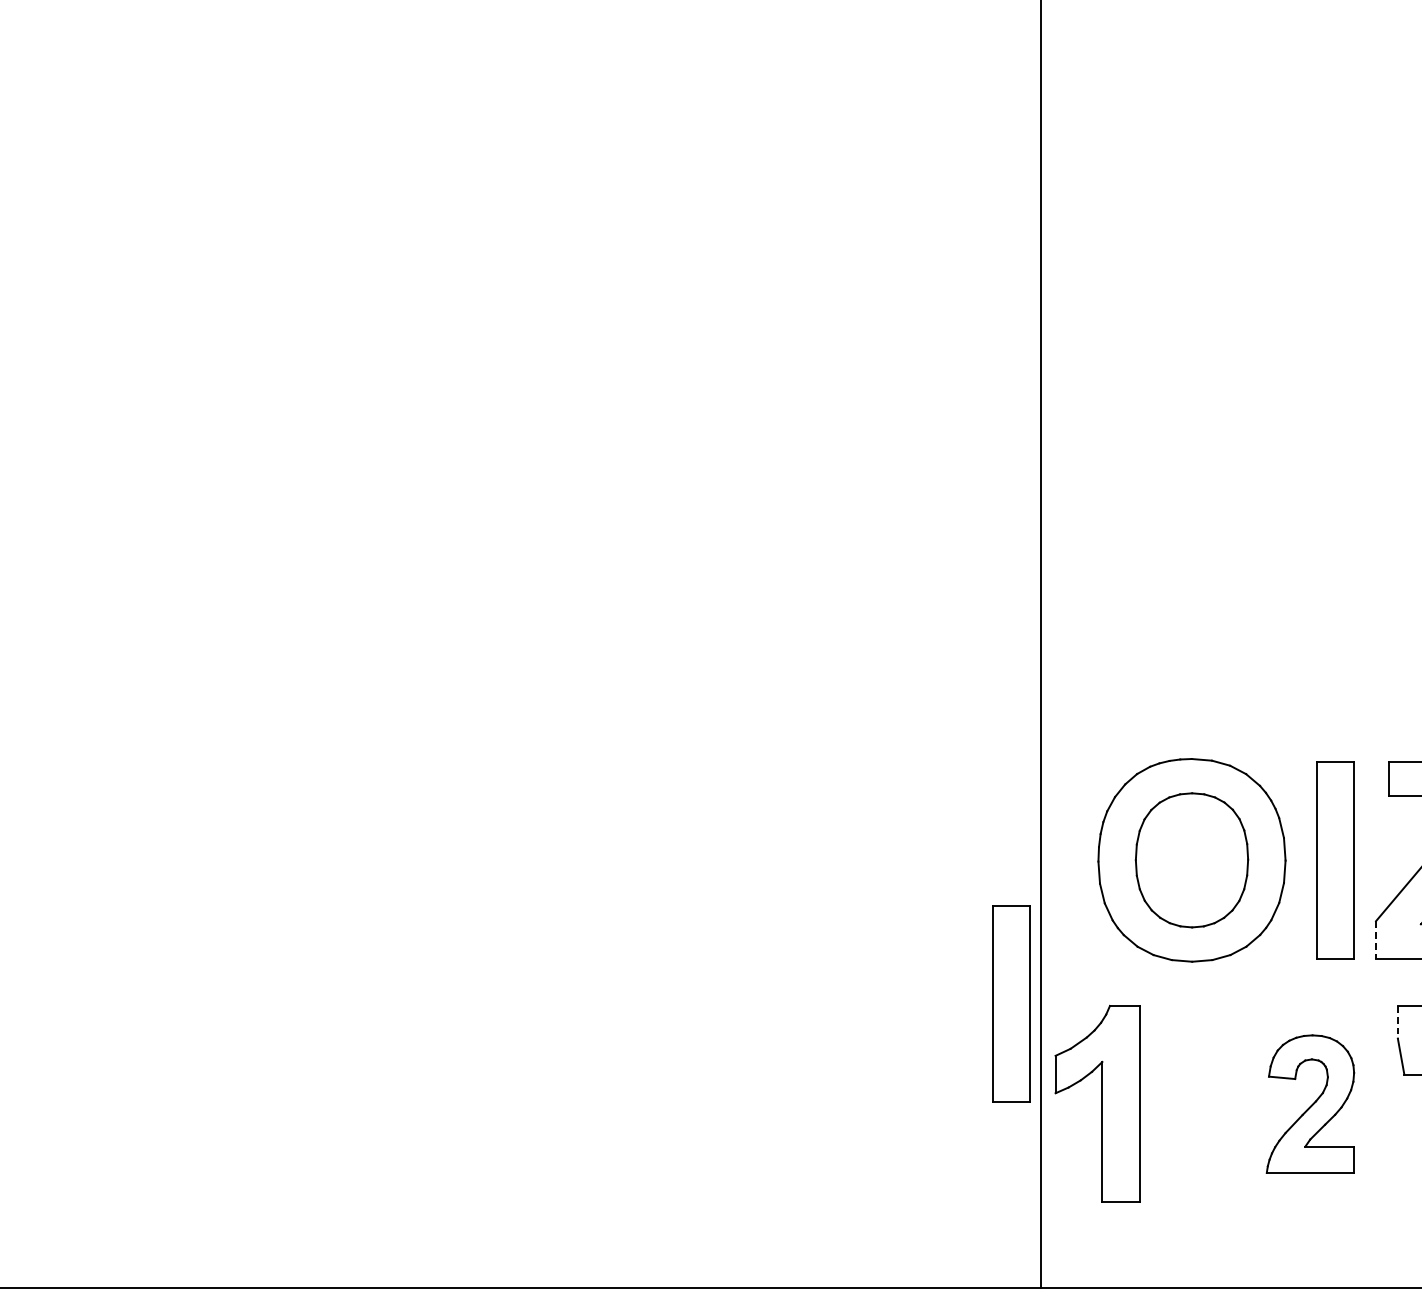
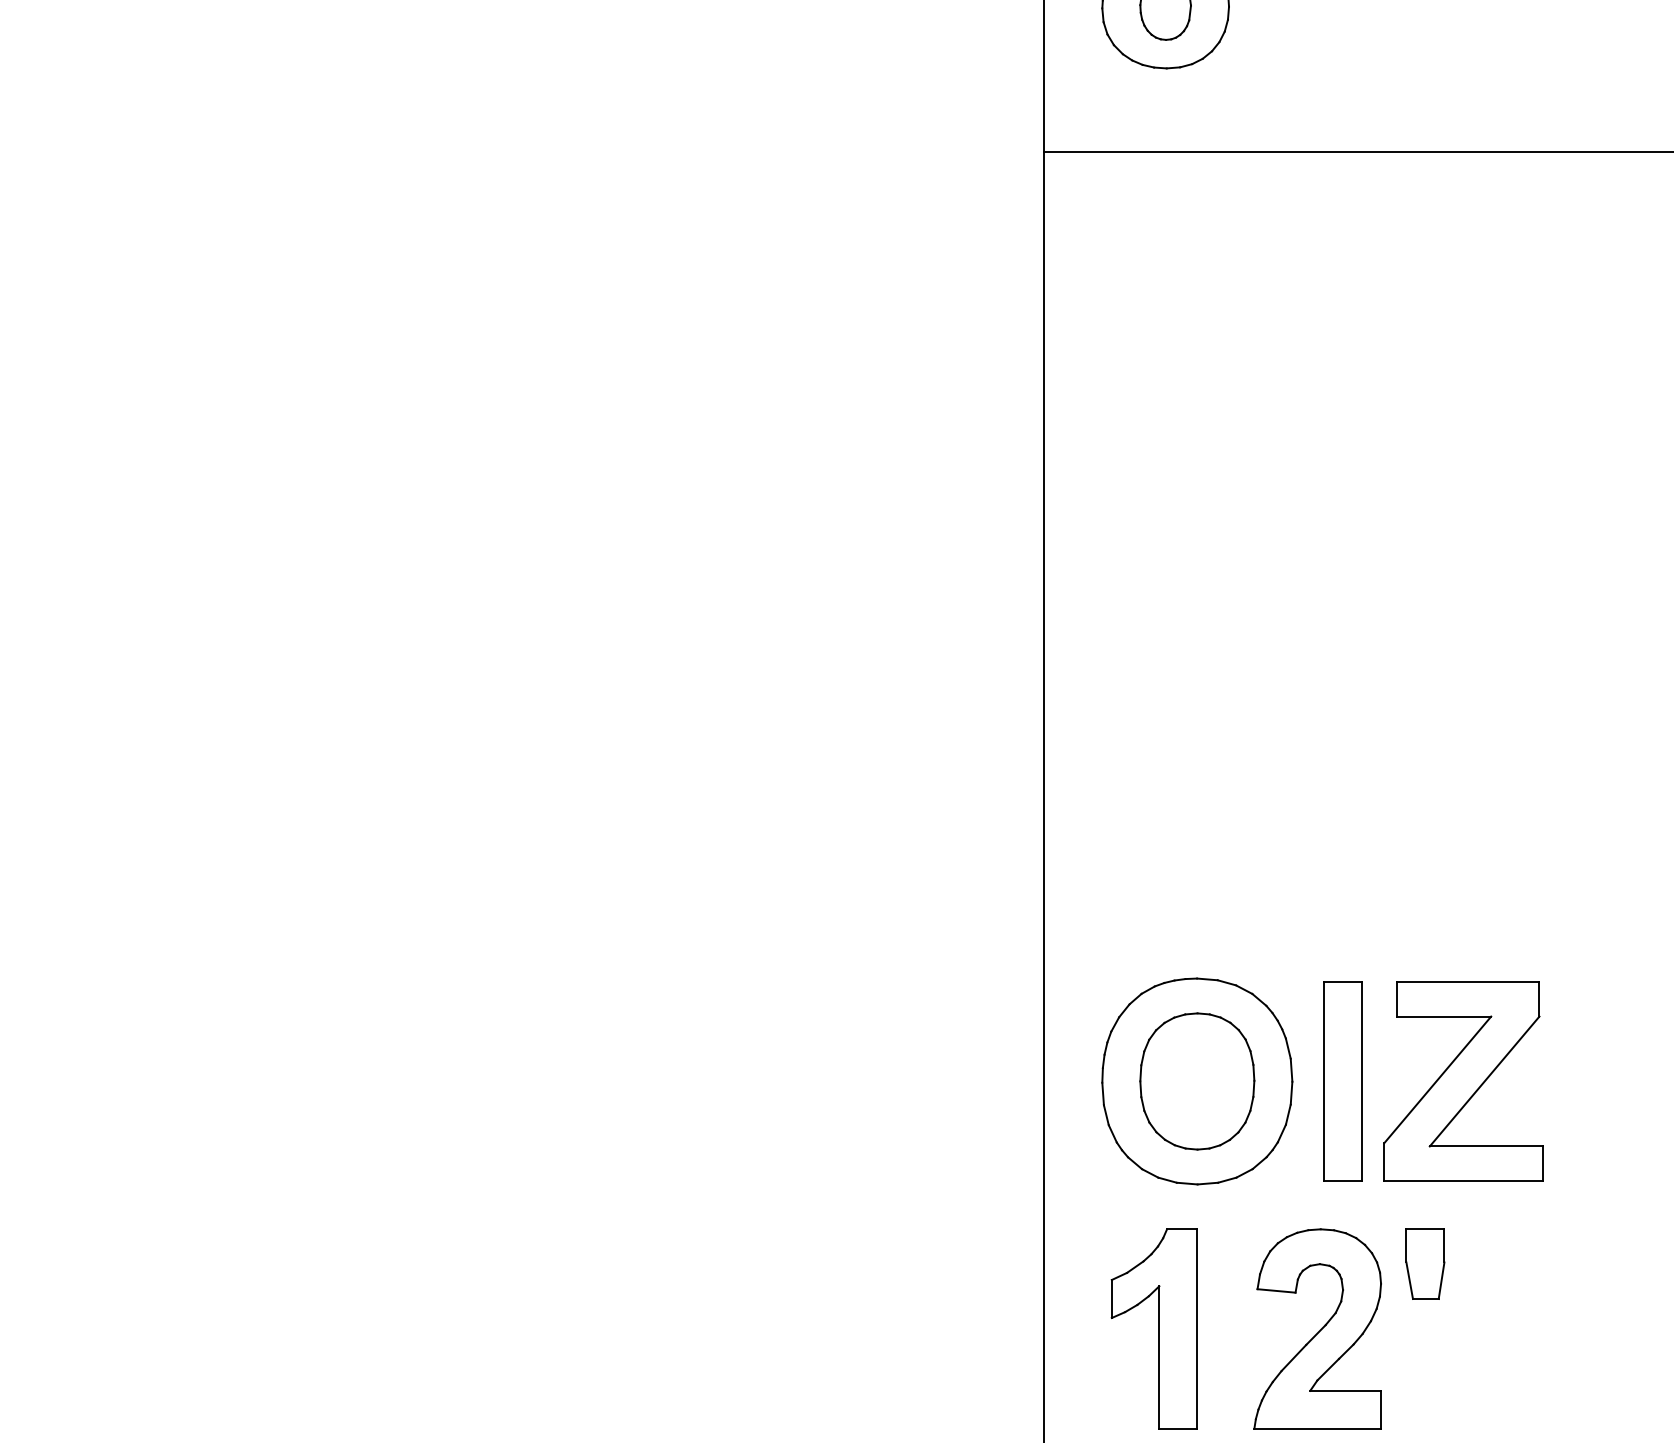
line: (1376, 940) -> (1384, 1162), dashed -> solid
part: (1010, 1004) -> (1013, 1227), removed
line: (1397, 1021) -> (1406, 1245), dashed -> solid
part: (1096, 1103) -> (1153, 1328), moved
part: (1310, 1103) -> (1317, 1328), size x1.43

